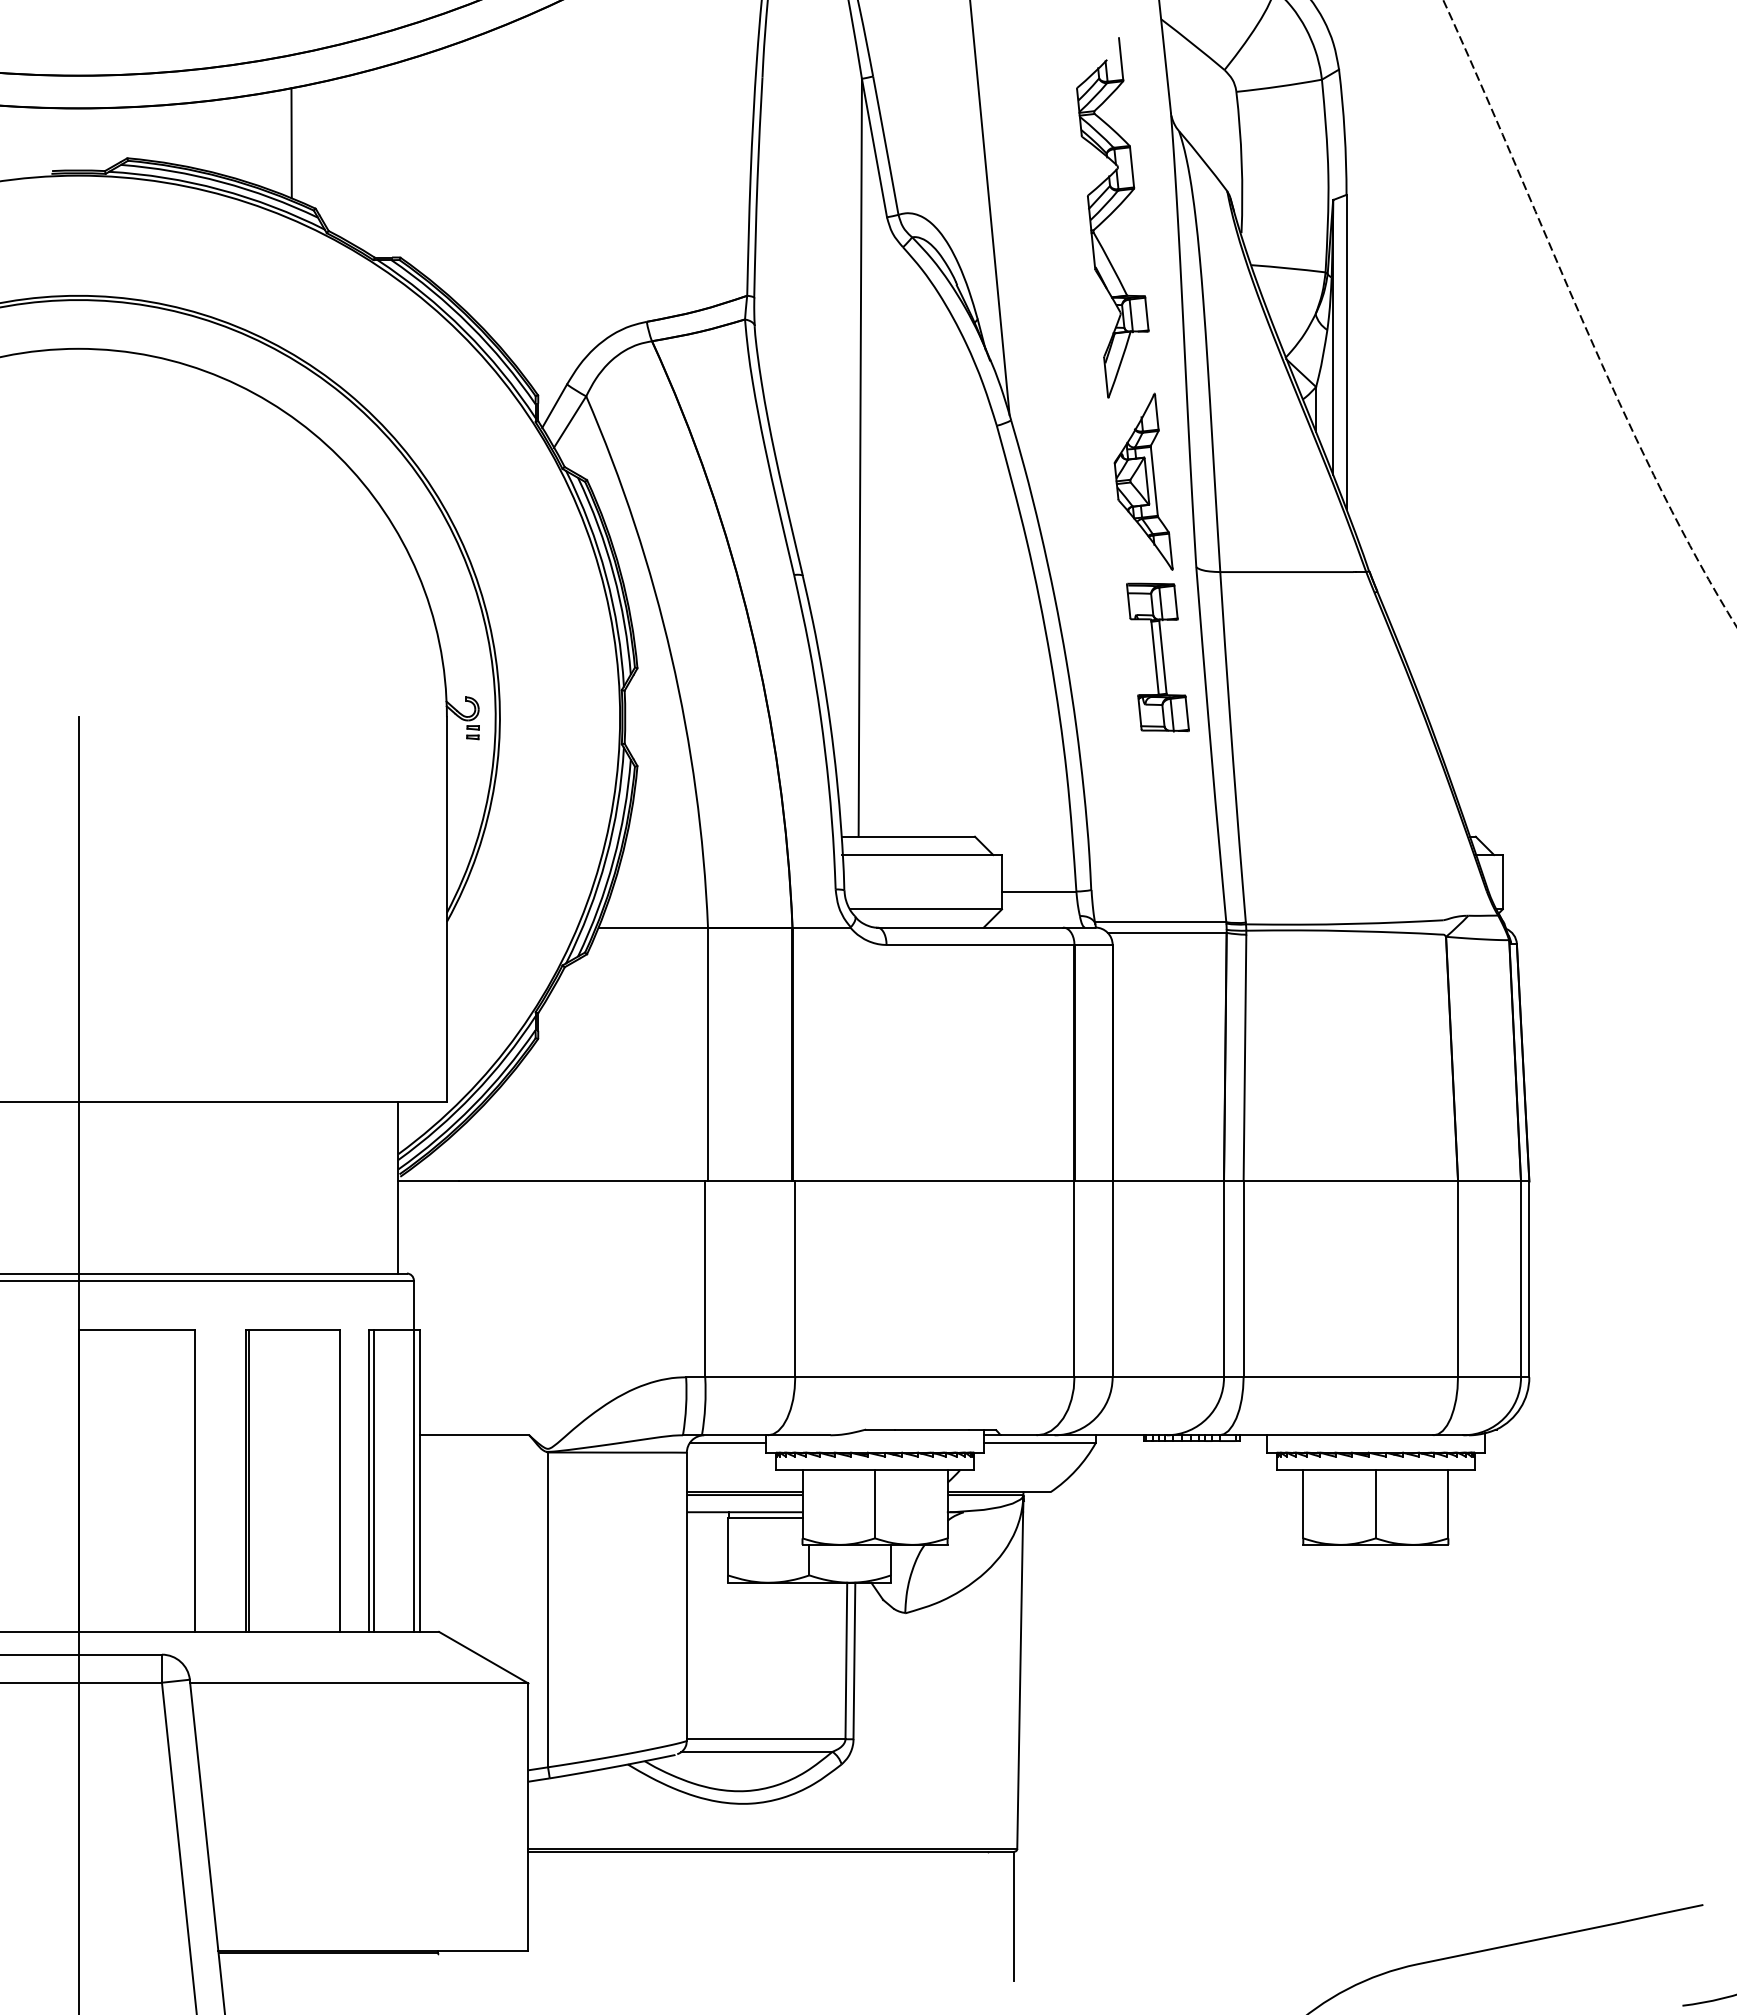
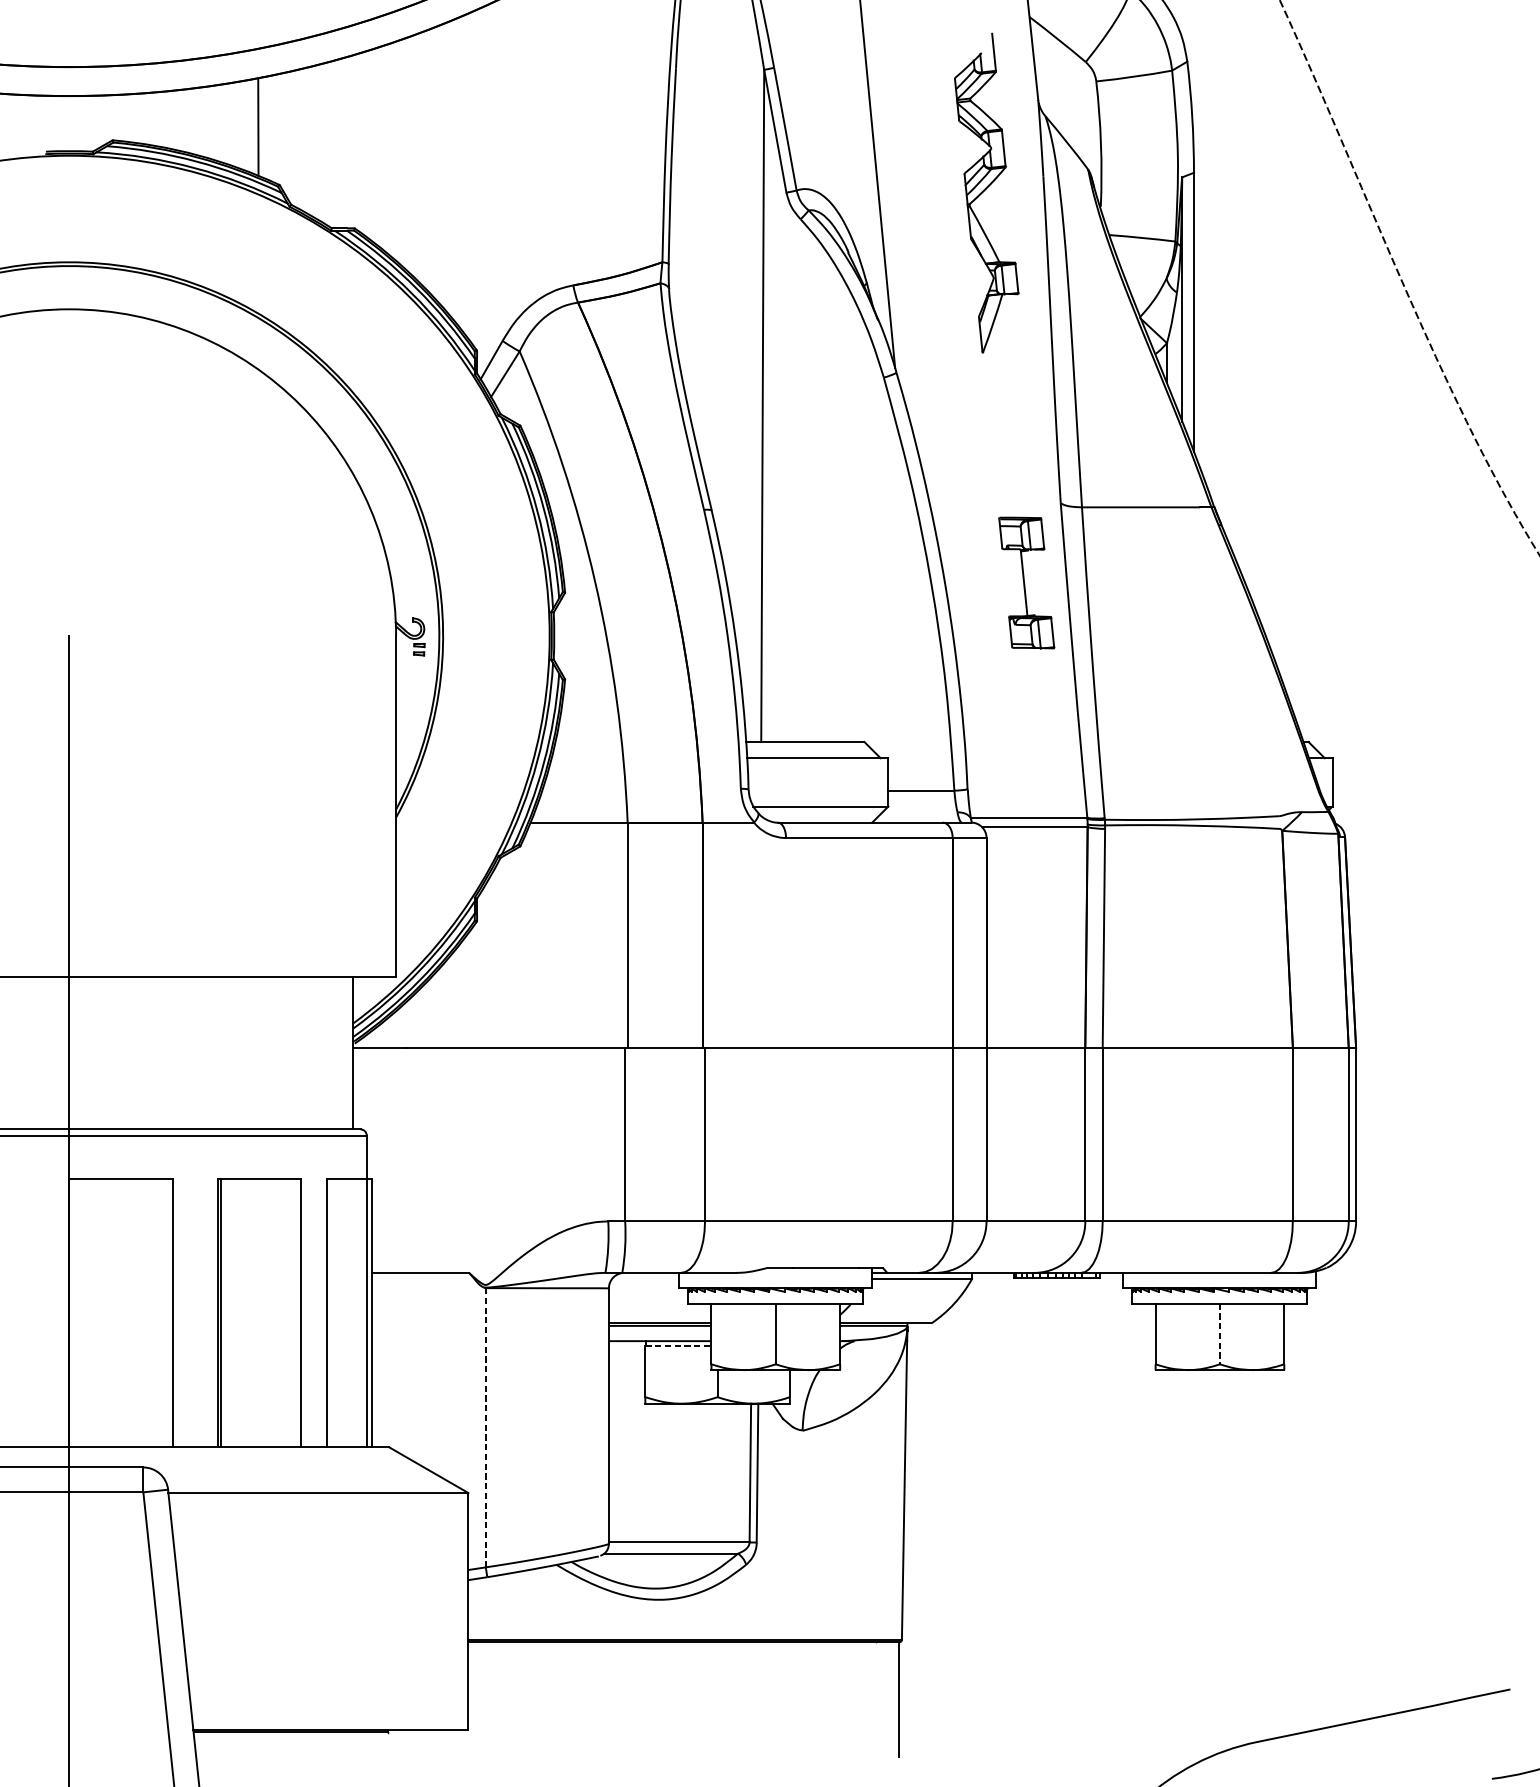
part: (1143, 481) -> (1013, 426), removed
line: (1162, 656) -> (1030, 582), removed
line: (728, 1442) -> (645, 1279), removed
line: (373, 1480) -> (330, 1313), removed
line: (1375, 1504) -> (1219, 1334), solid -> dashed
line: (765, 1518) -> (678, 1346), solid -> dashed
line: (547, 1609) -> (485, 1427), solid -> dashed

